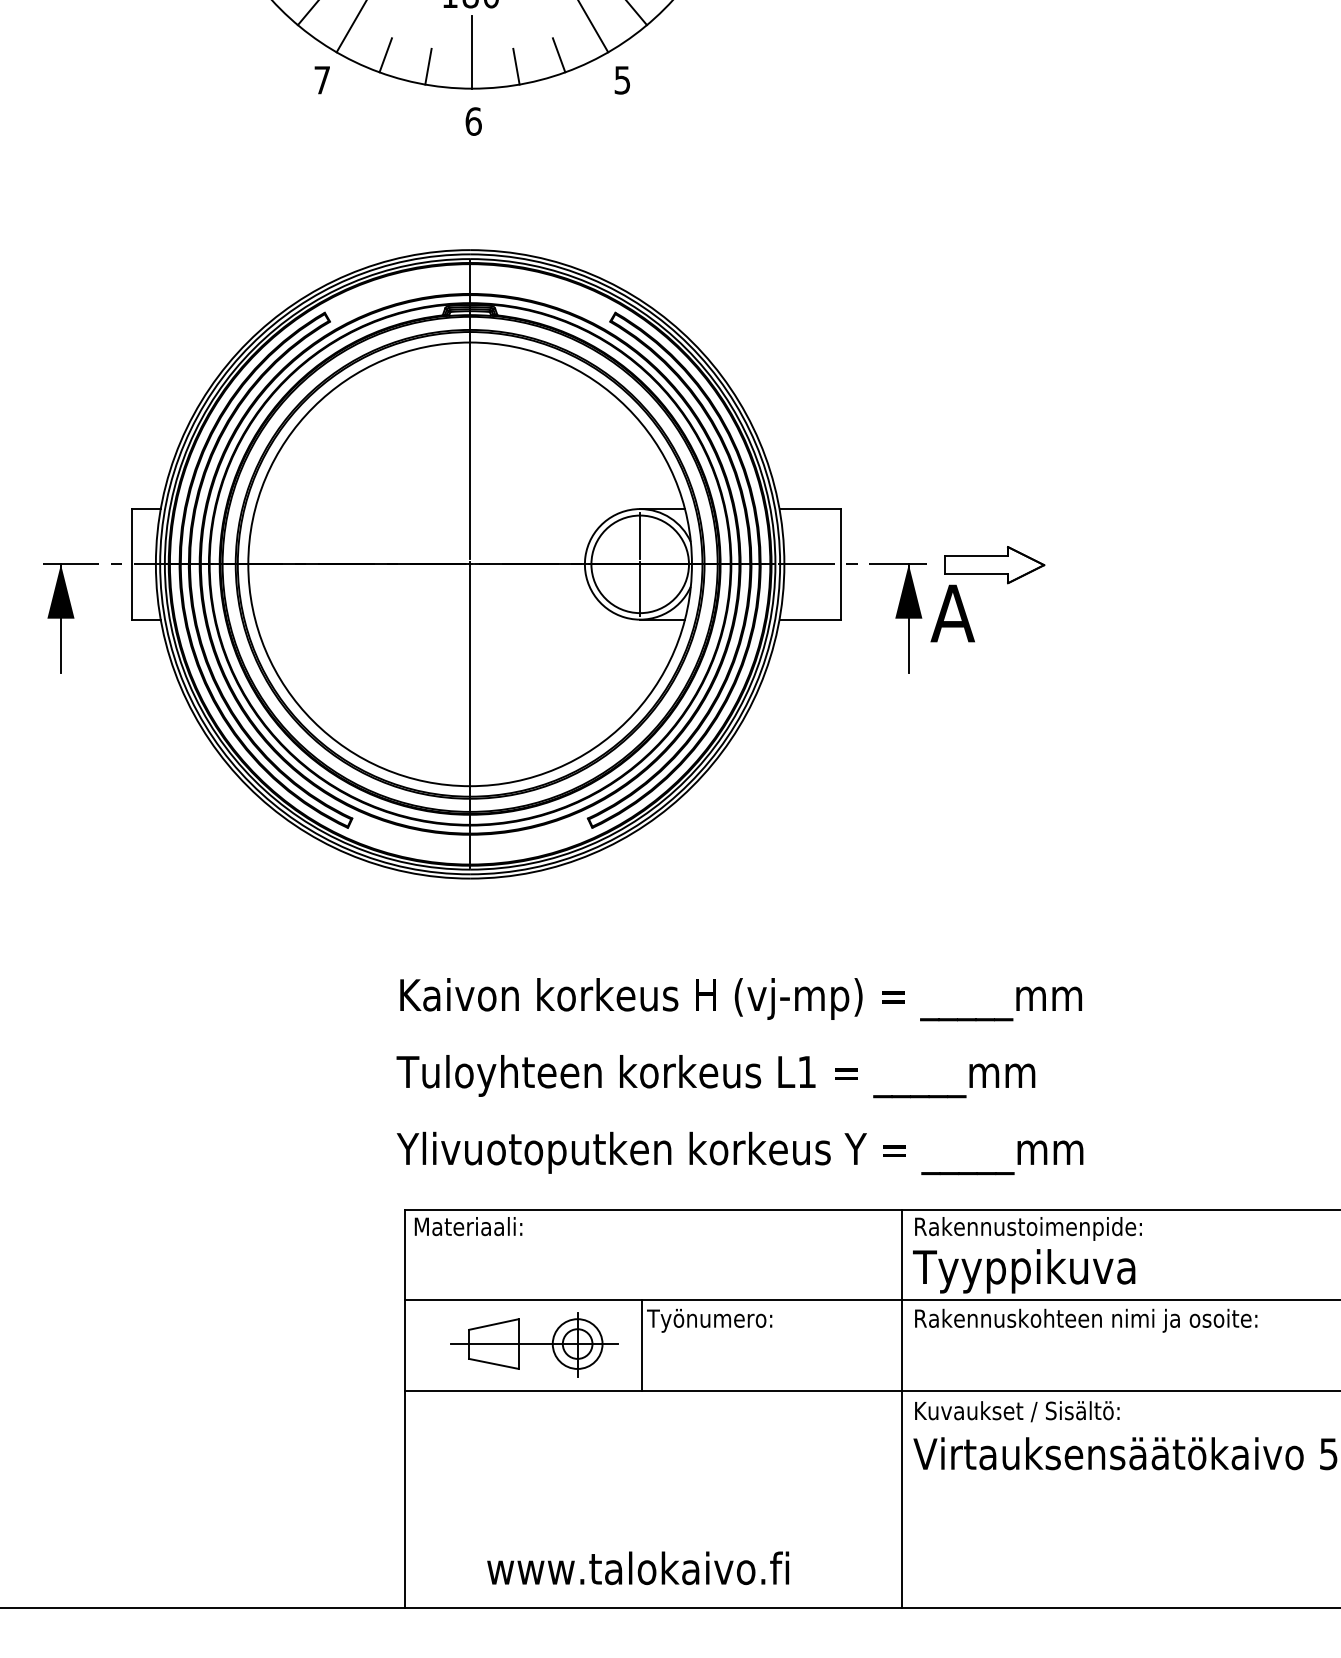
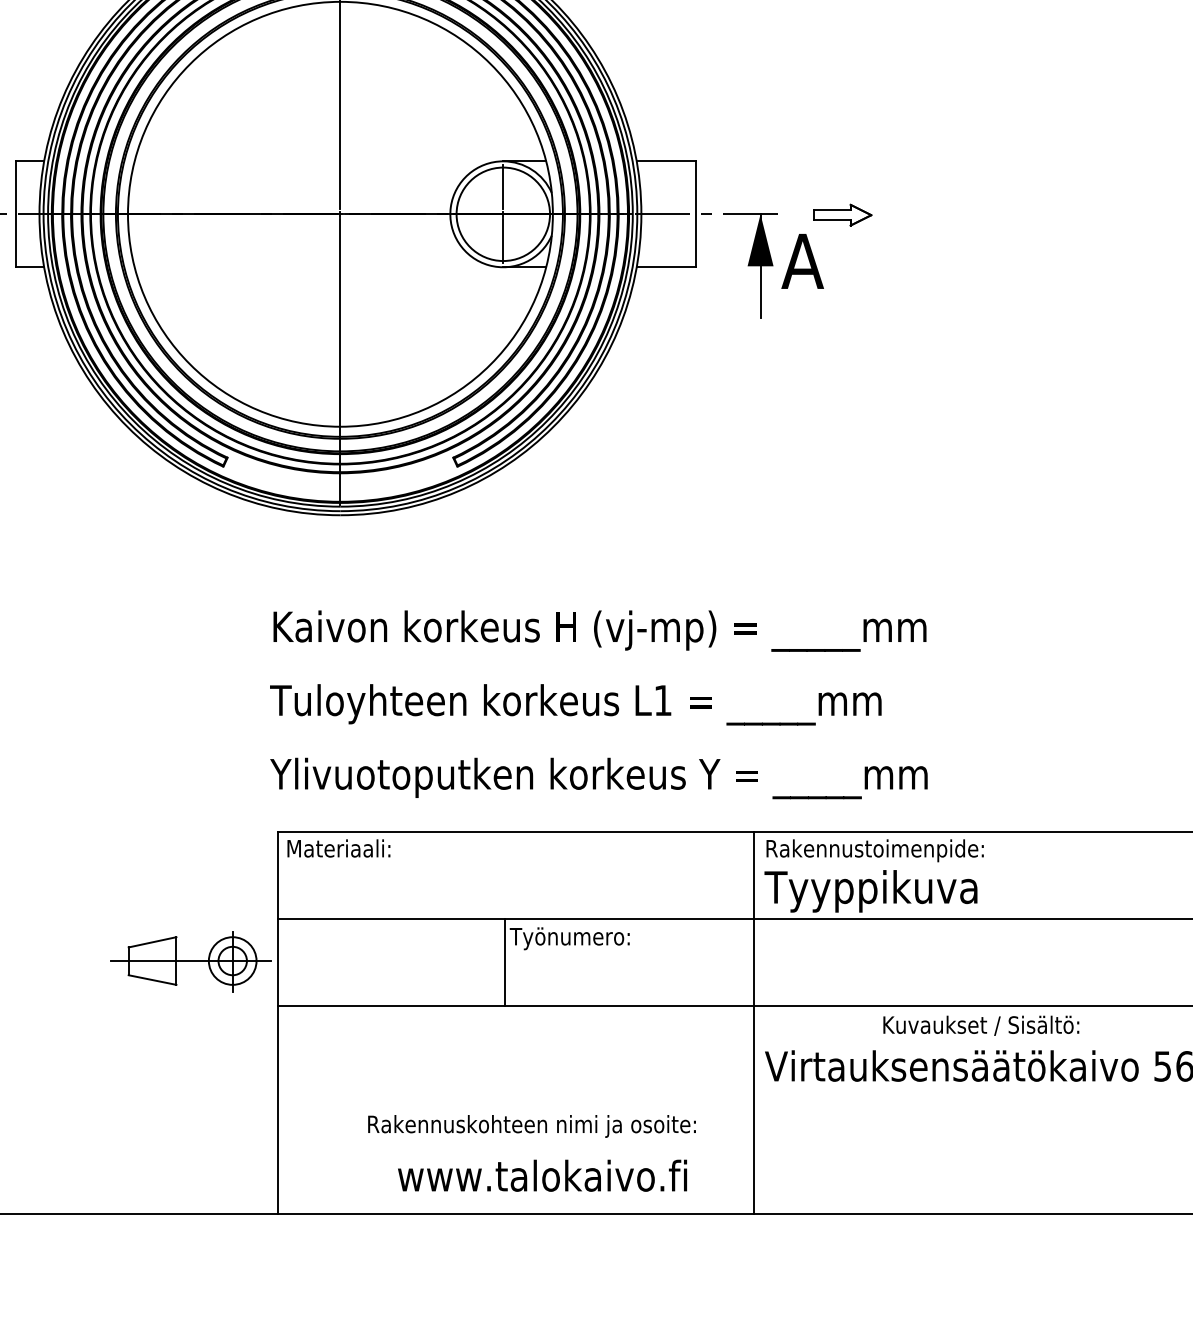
part: (994, 565) -> (842, 215), size x0.6
text: (1086, 1320) -> (532, 1126), moved
part: (534, 1344) -> (191, 961), moved
text: (1017, 1411) -> (981, 1025), moved
text: (637, 1568) -> (541, 1175), moved

